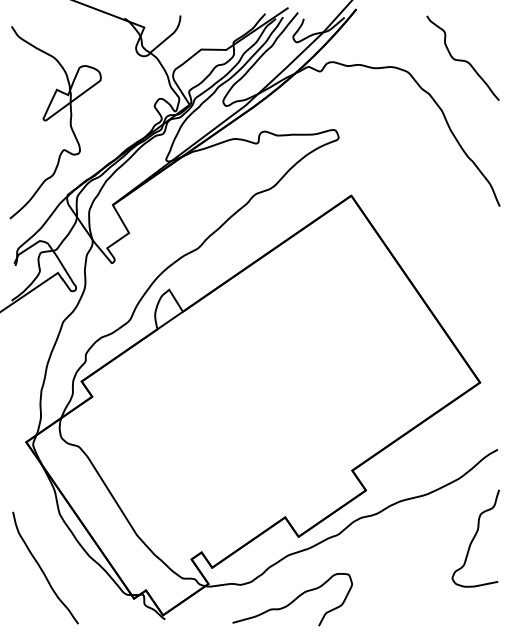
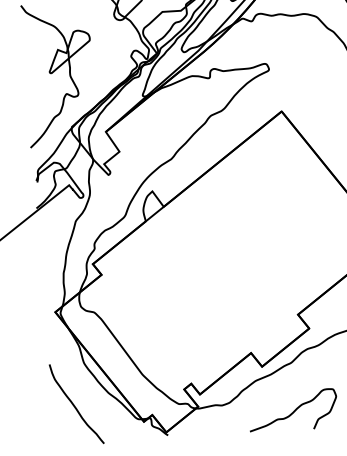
curve: (293, 599) -> (293, 410), moved

